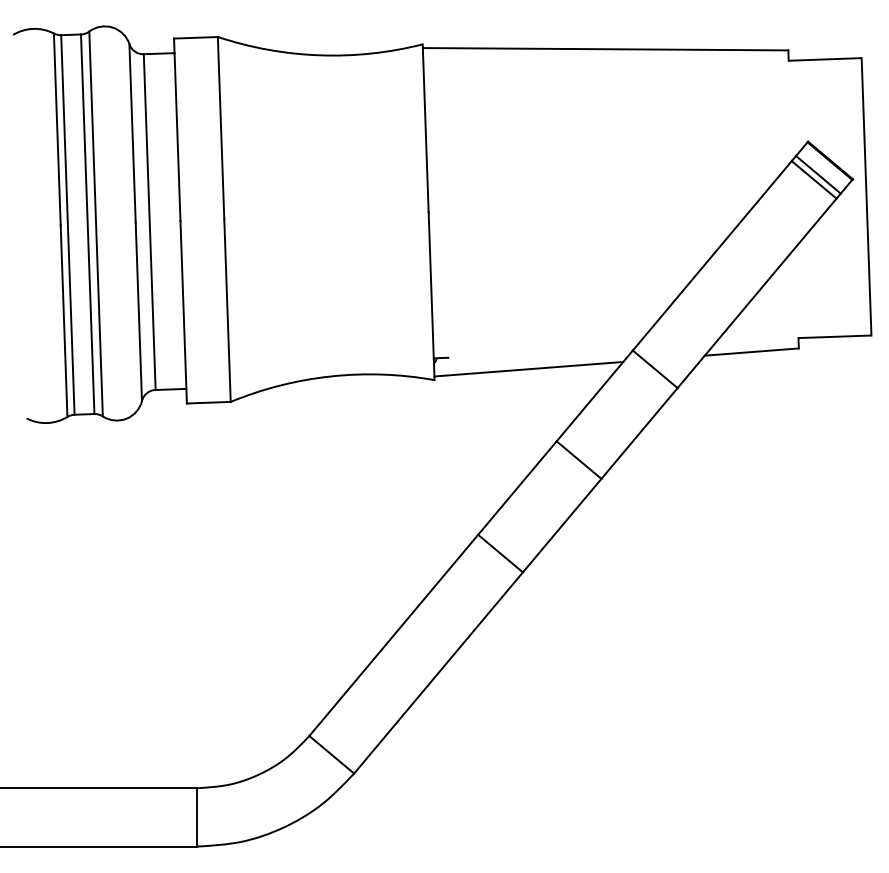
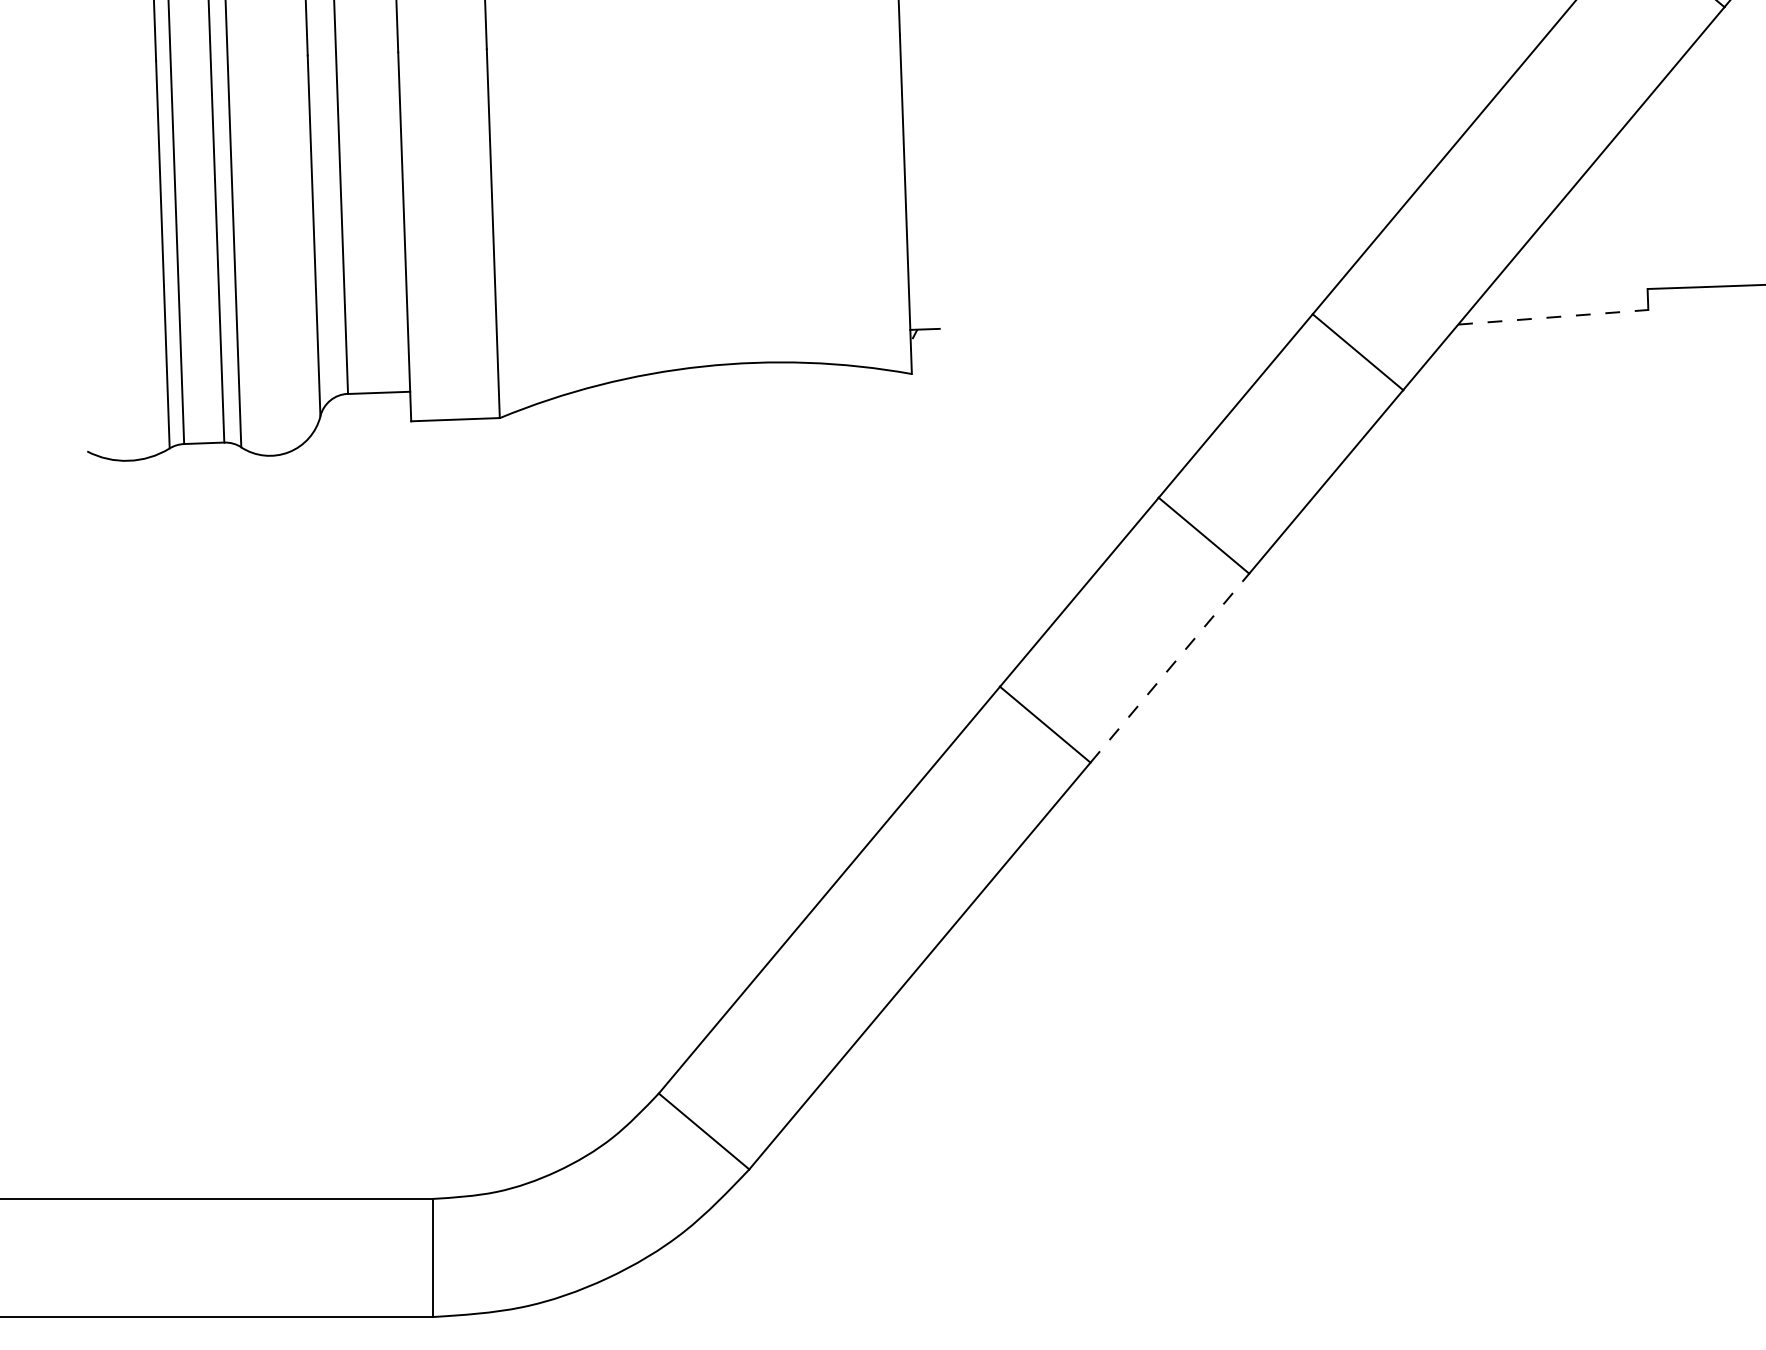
line: (752, 352) -> (1554, 318), solid -> dashed
line: (528, 368) -> (1101, 350), removed
line: (562, 525) -> (1170, 667), solid -> dashed

